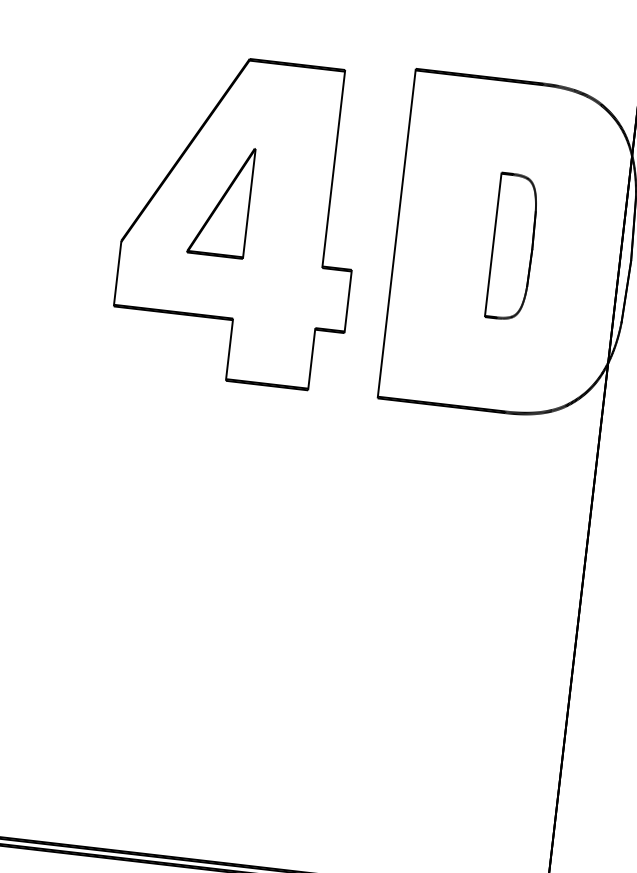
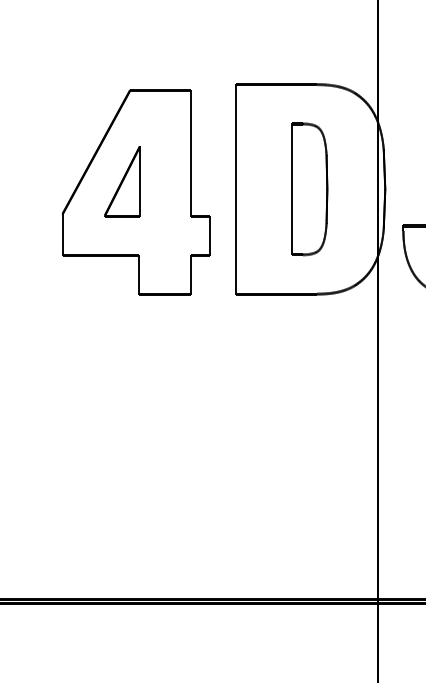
part: (512, 247) -> (309, 189), size x1.43

